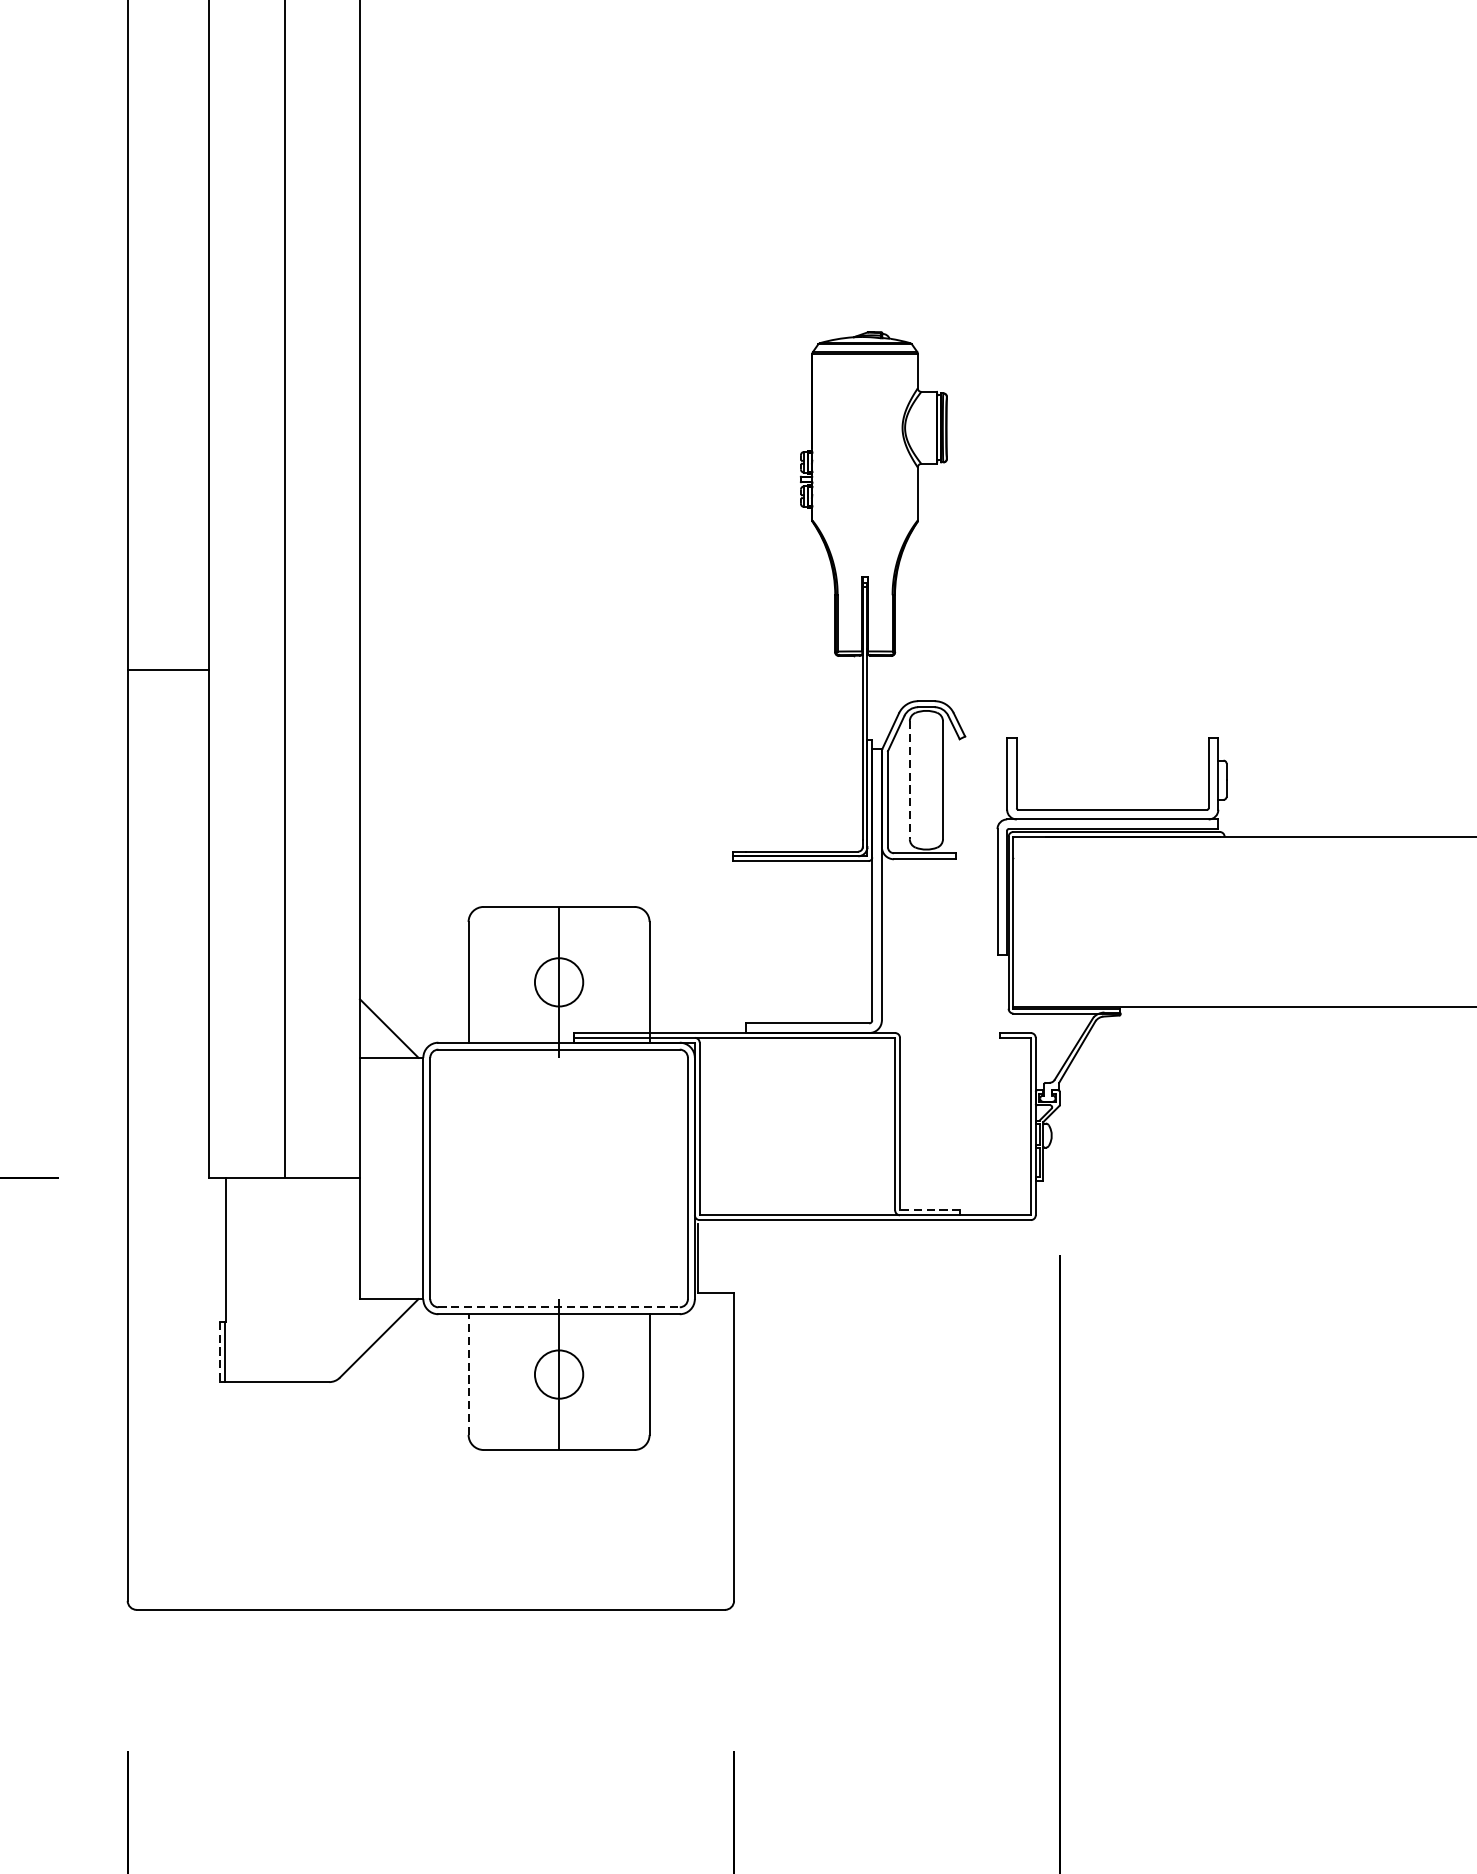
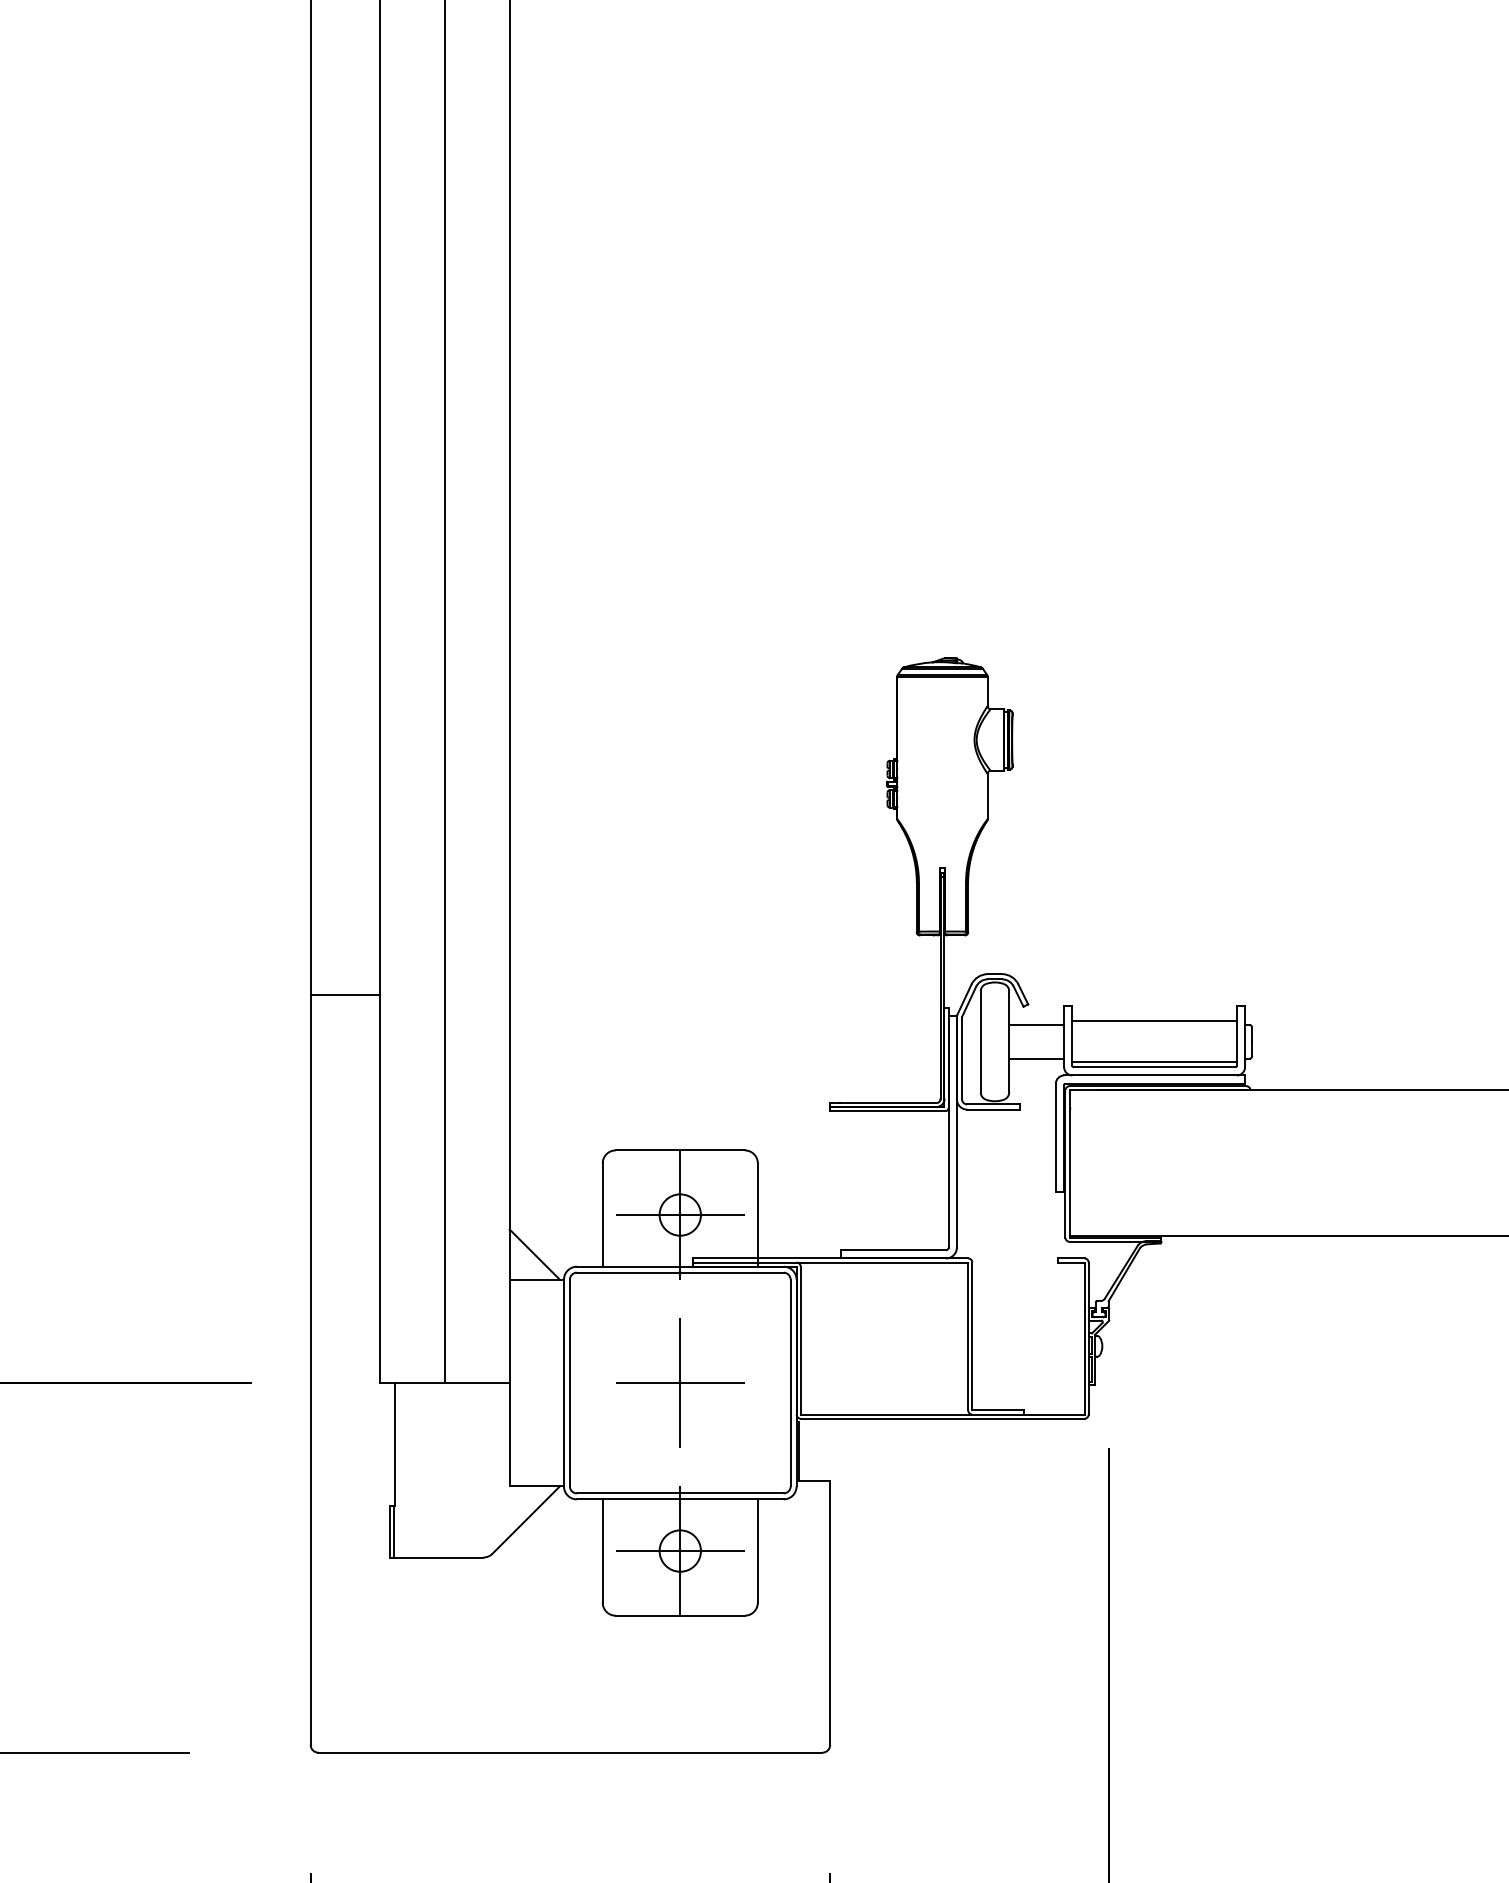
line: (168, 670) -> (345, 995), moved
line: (1112, 756) -> (1154, 1021), added
line: (974, 761) -> (1036, 1025), added
line: (909, 779) -> (980, 1041), dashed -> solid
line: (974, 799) -> (1036, 1058), added
line: (1112, 804) -> (1154, 1062), added
line: (558, 982) -> (679, 1215), added
part: (559, 1177) -> (680, 1382), added
line: (930, 1210) -> (998, 1410), dashed -> solid
line: (559, 1307) -> (680, 1493), dashed -> solid
line: (219, 1351) -> (389, 1531), dashed -> solid
line: (468, 1375) -> (602, 1551), dashed -> solid
line: (558, 1375) -> (679, 1551), added

